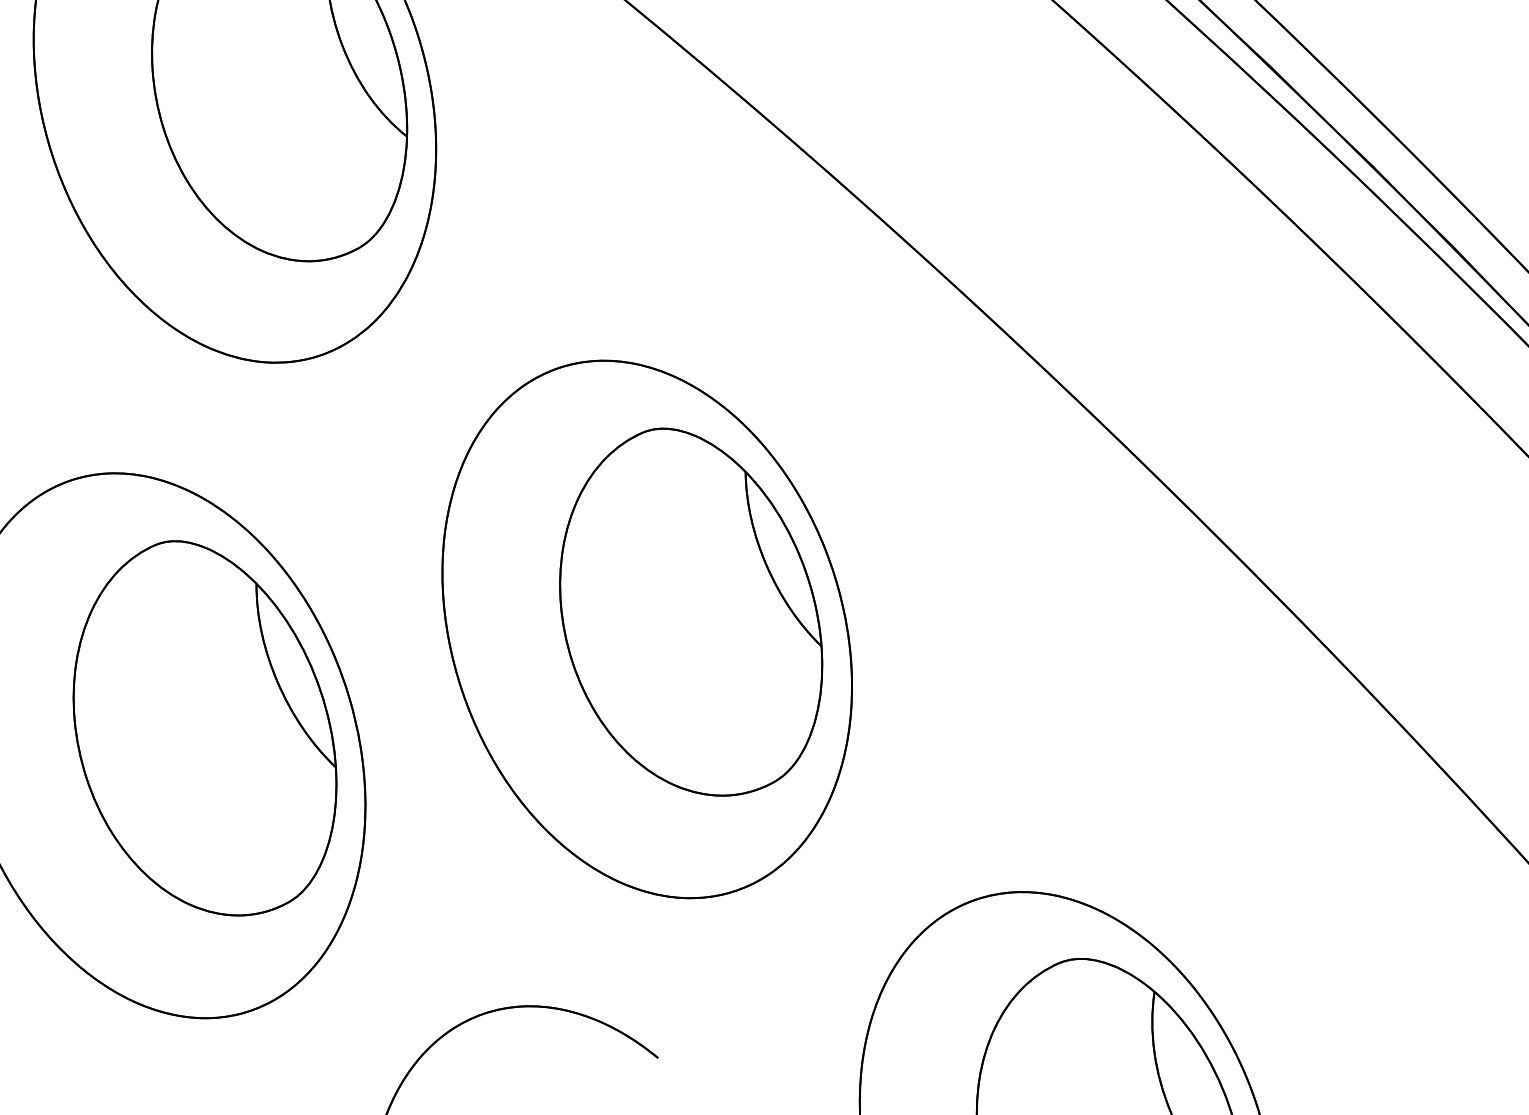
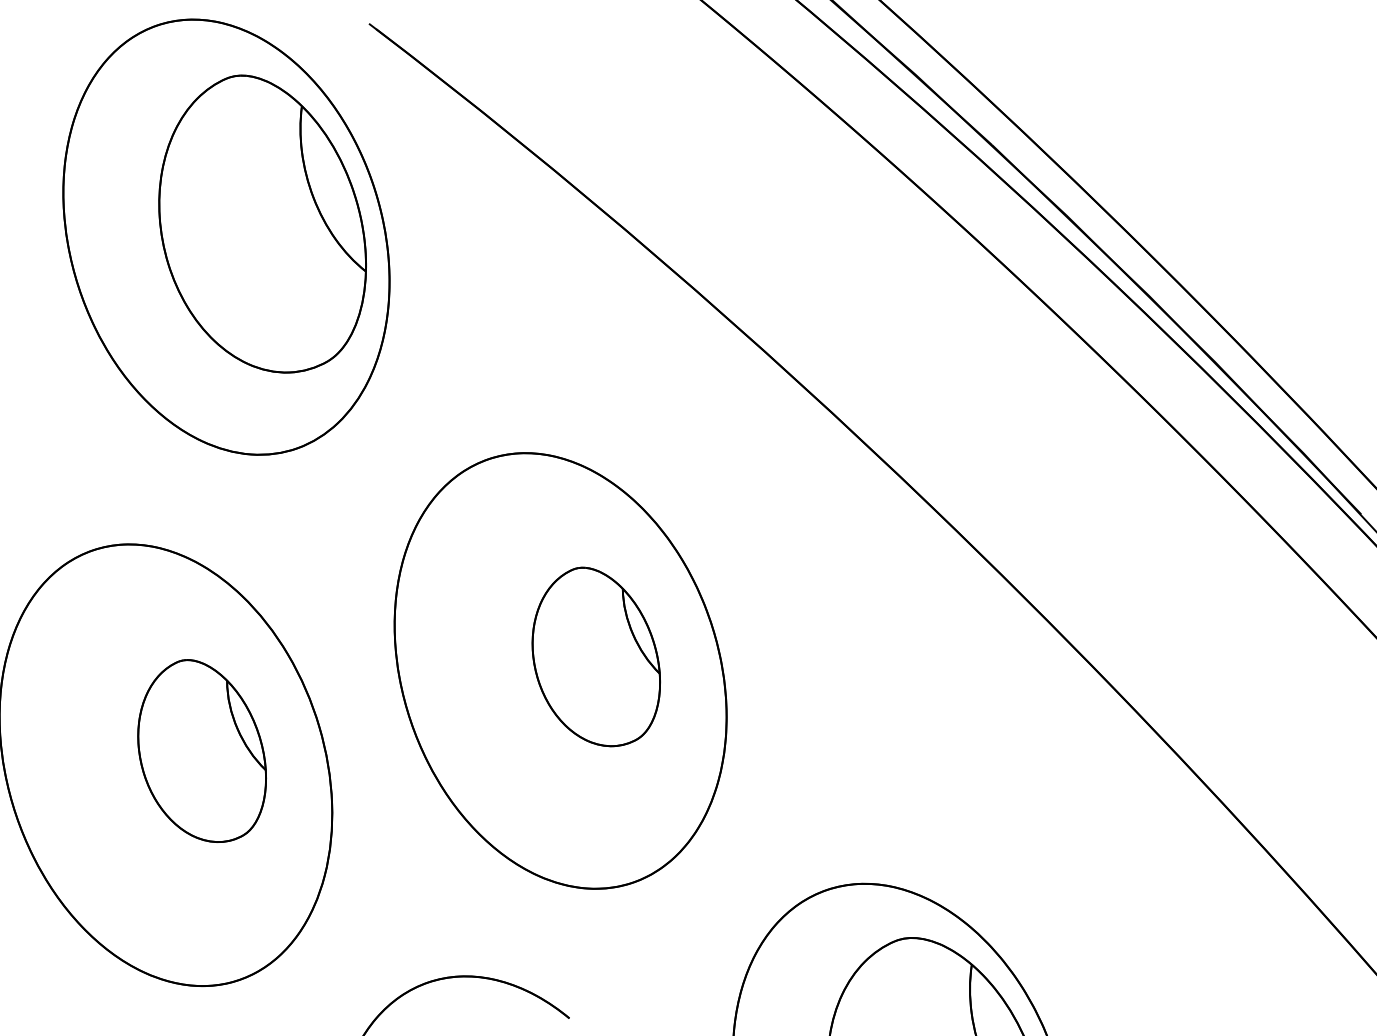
part: (691, 611) -> (596, 656), size x0.6
part: (204, 727) -> (201, 750), size x0.6

